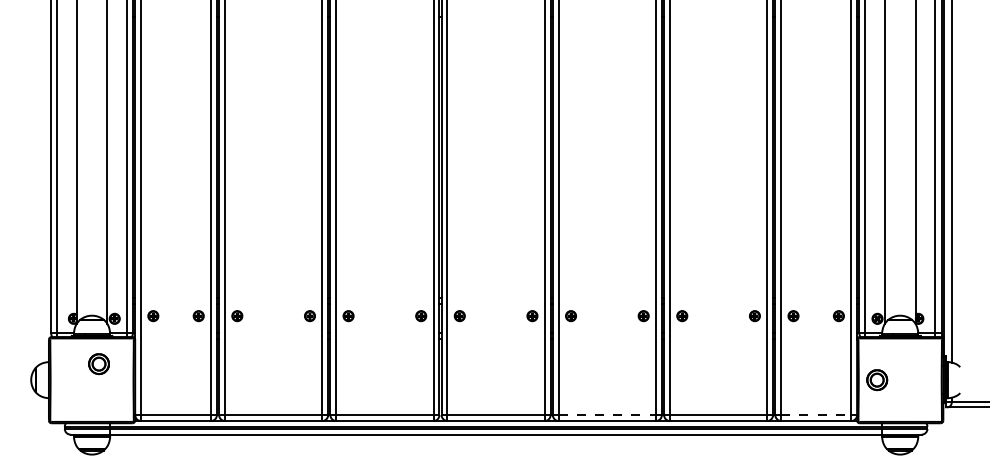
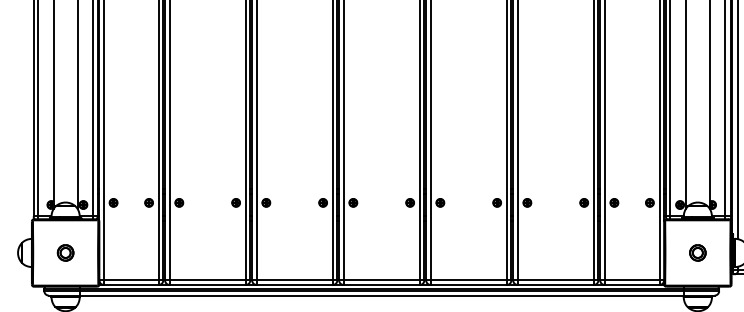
part: (98, 364) -> (65, 253), moved
part: (877, 380) -> (698, 253), moved
line: (607, 415) -> (468, 280), dashed -> solid
line: (816, 415) -> (632, 280), dashed -> solid

